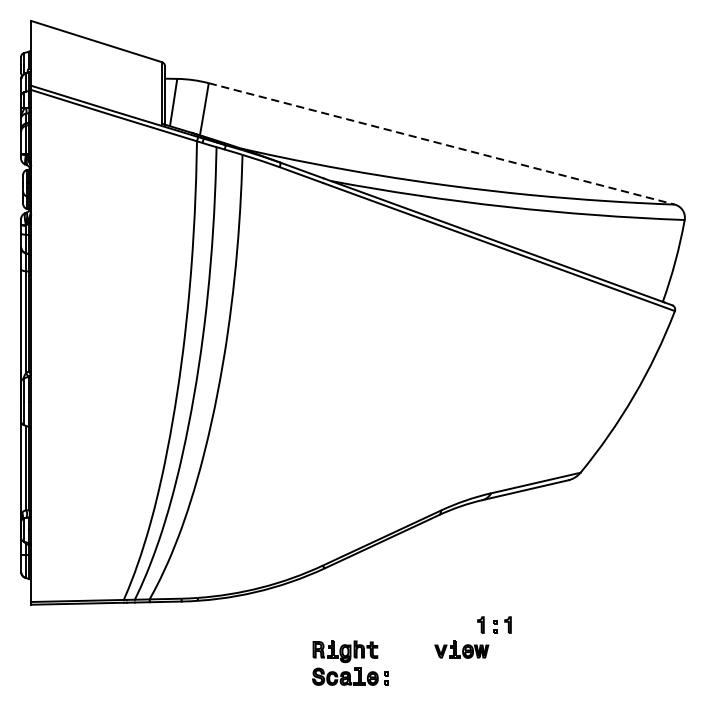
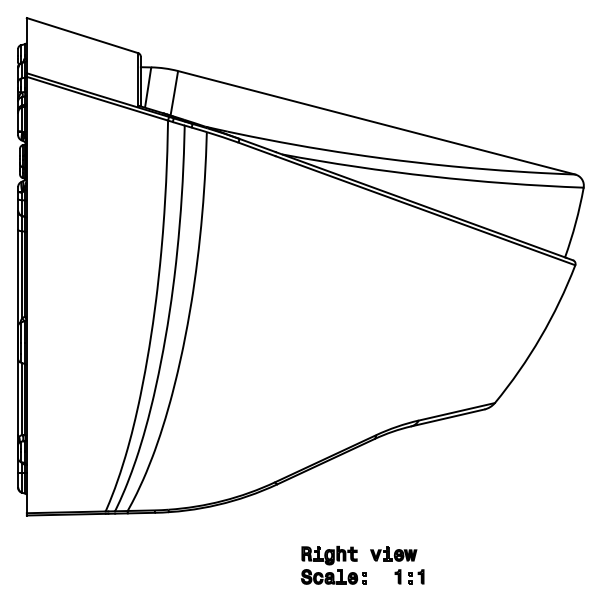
line: (442, 143) -> (377, 122), dashed -> solid
part: (494, 624) -> (409, 576), moved
part: (350, 662) -> (333, 564), moved

